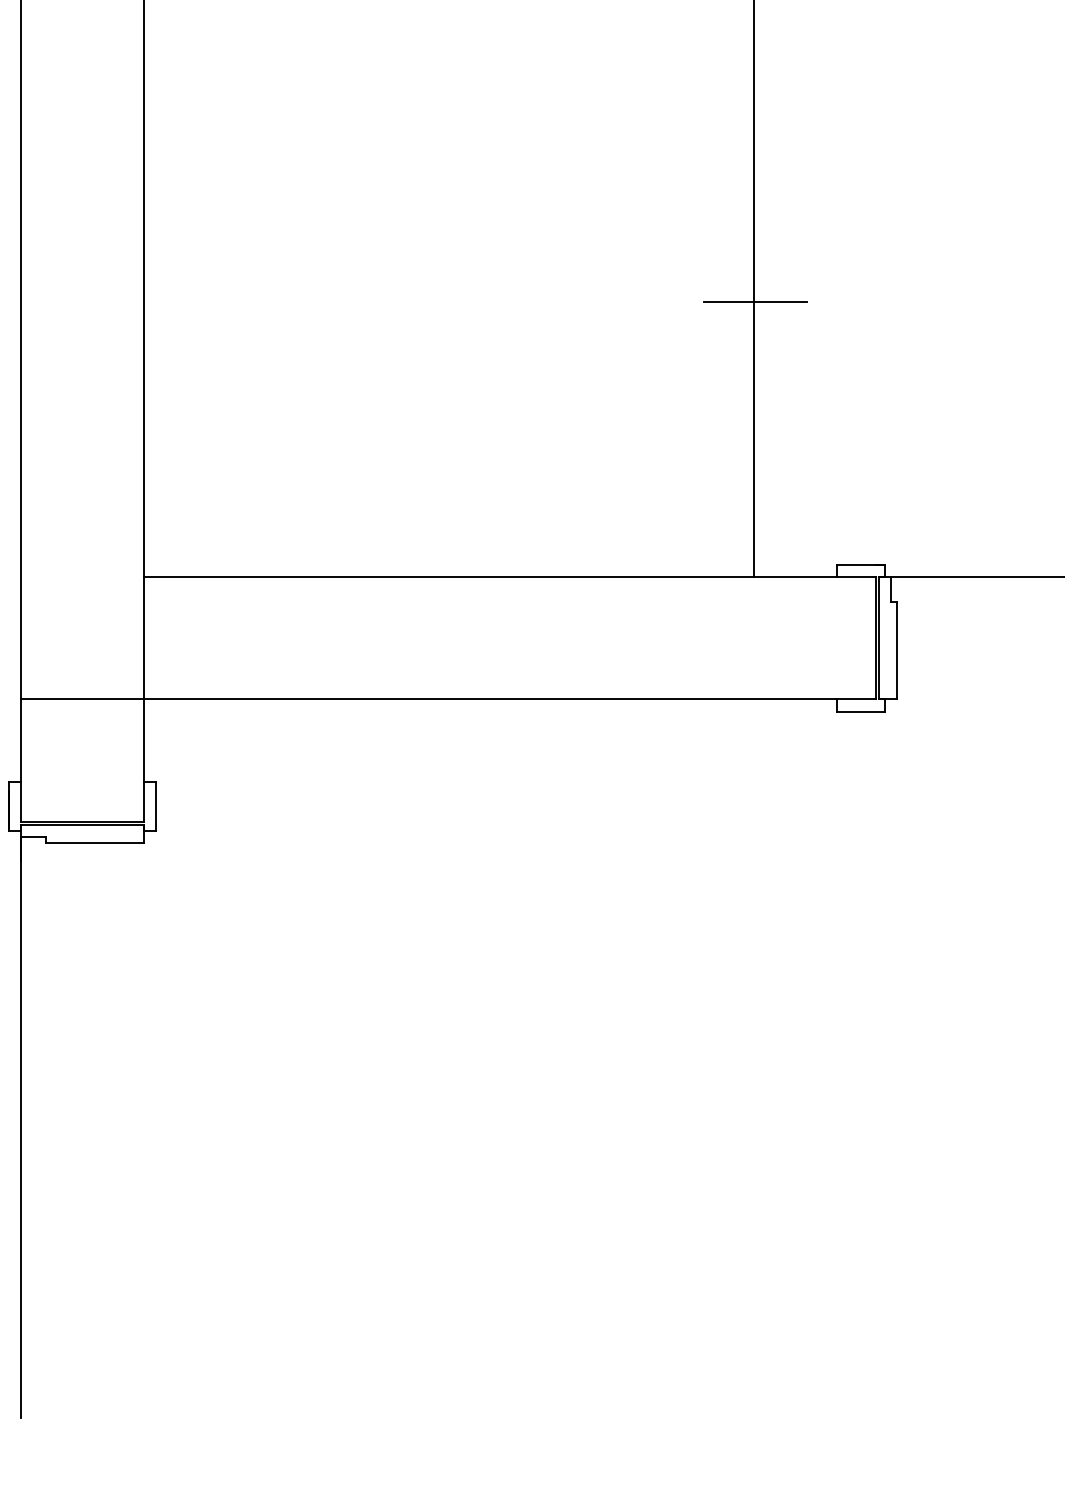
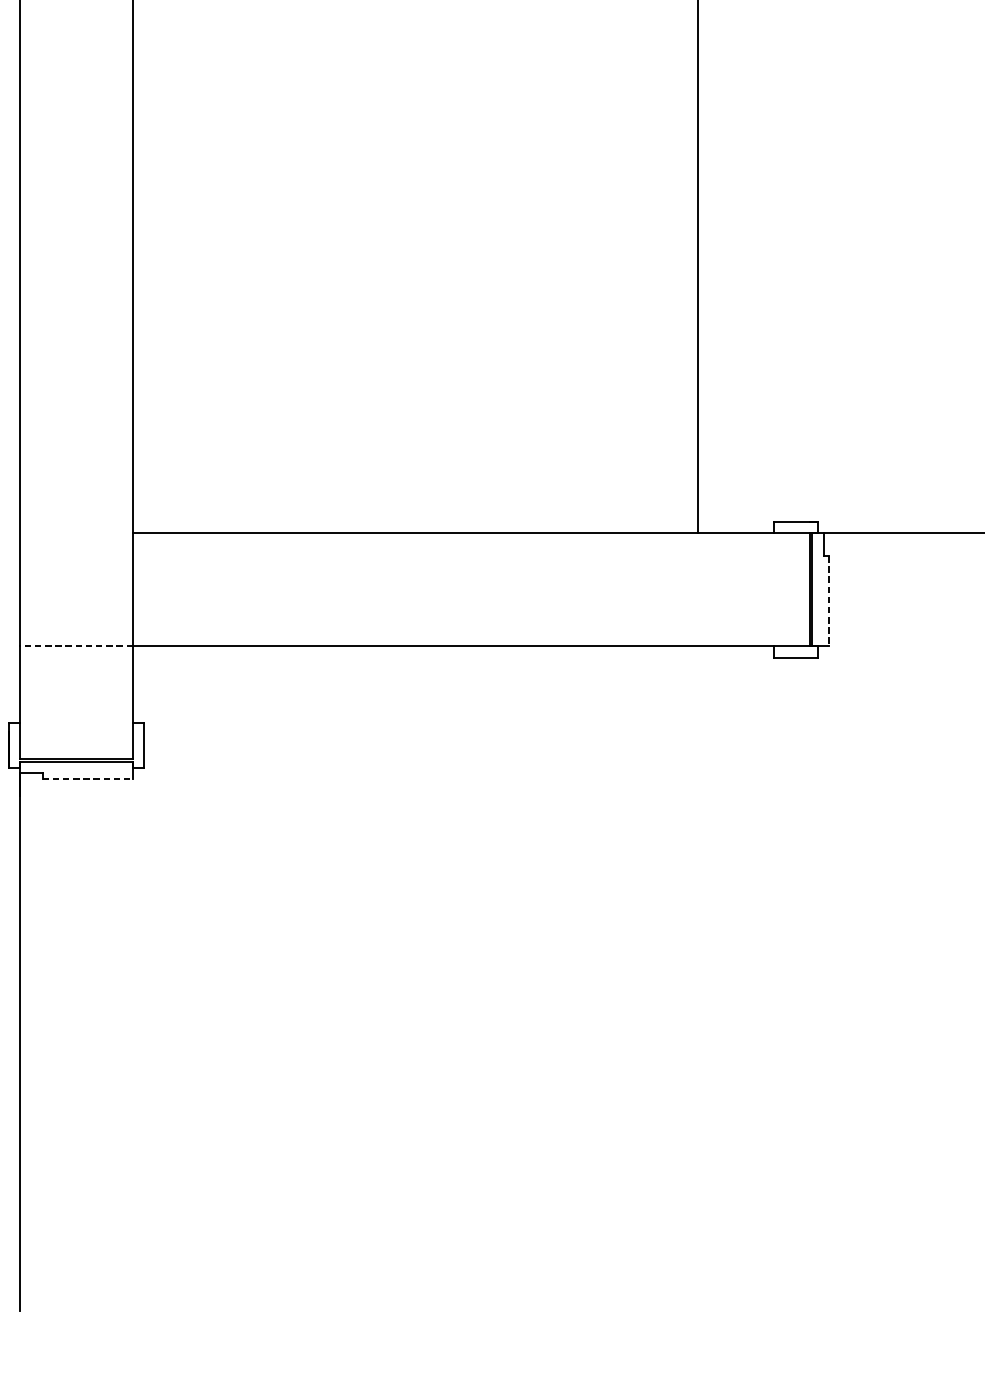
line: (755, 301) -> (698, 278), removed
line: (896, 650) -> (829, 601), solid -> dashed
line: (82, 699) -> (76, 646), solid -> dashed
line: (94, 842) -> (87, 778), solid -> dashed

